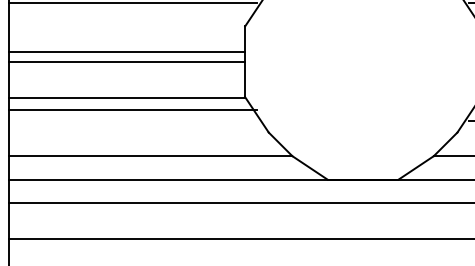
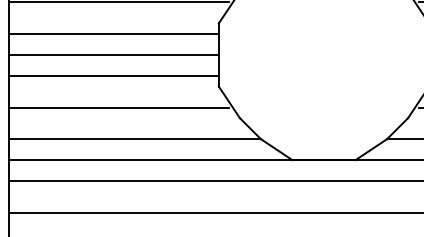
line: (127, 51) -> (113, 33), moved
line: (127, 98) -> (113, 76), moved
line: (132, 109) -> (118, 107), moved

